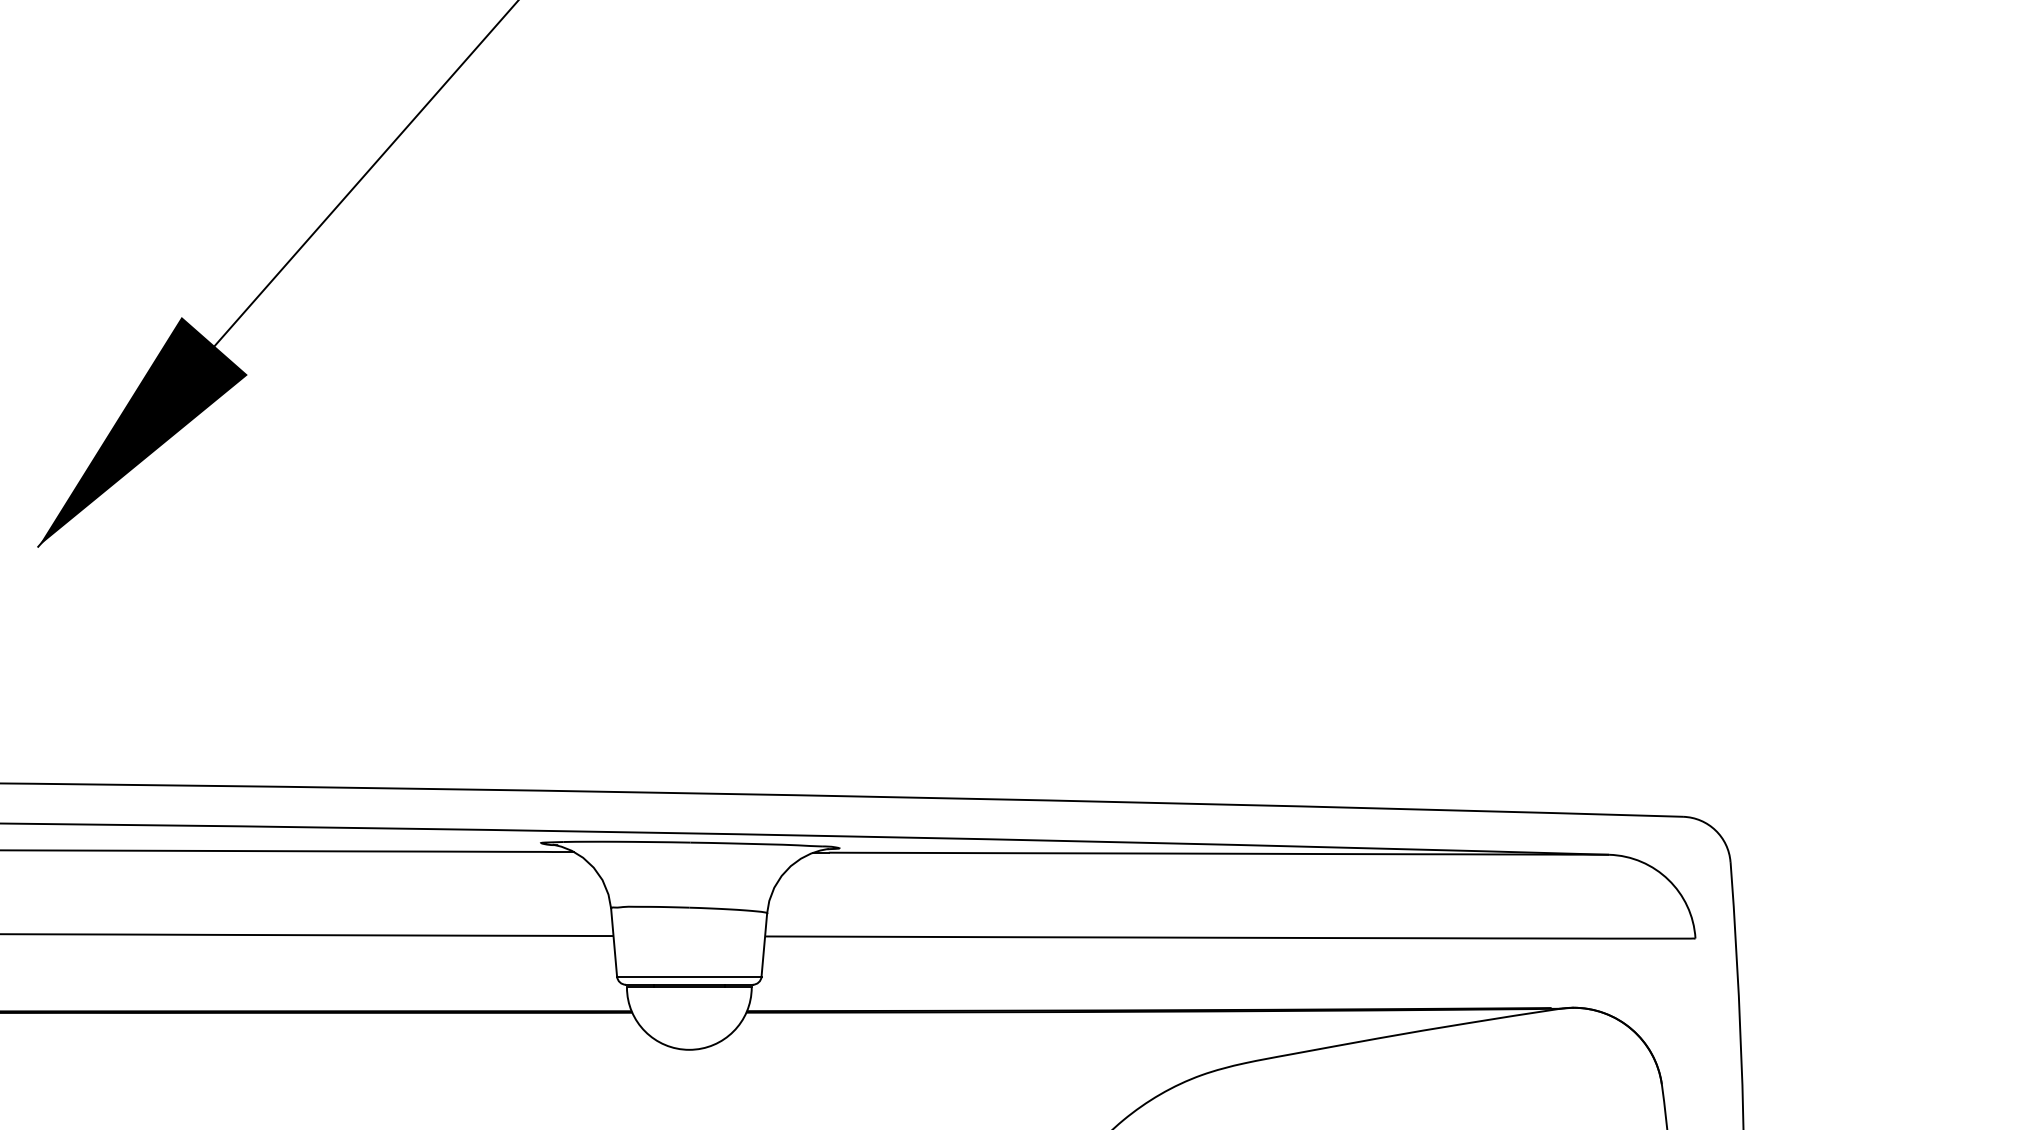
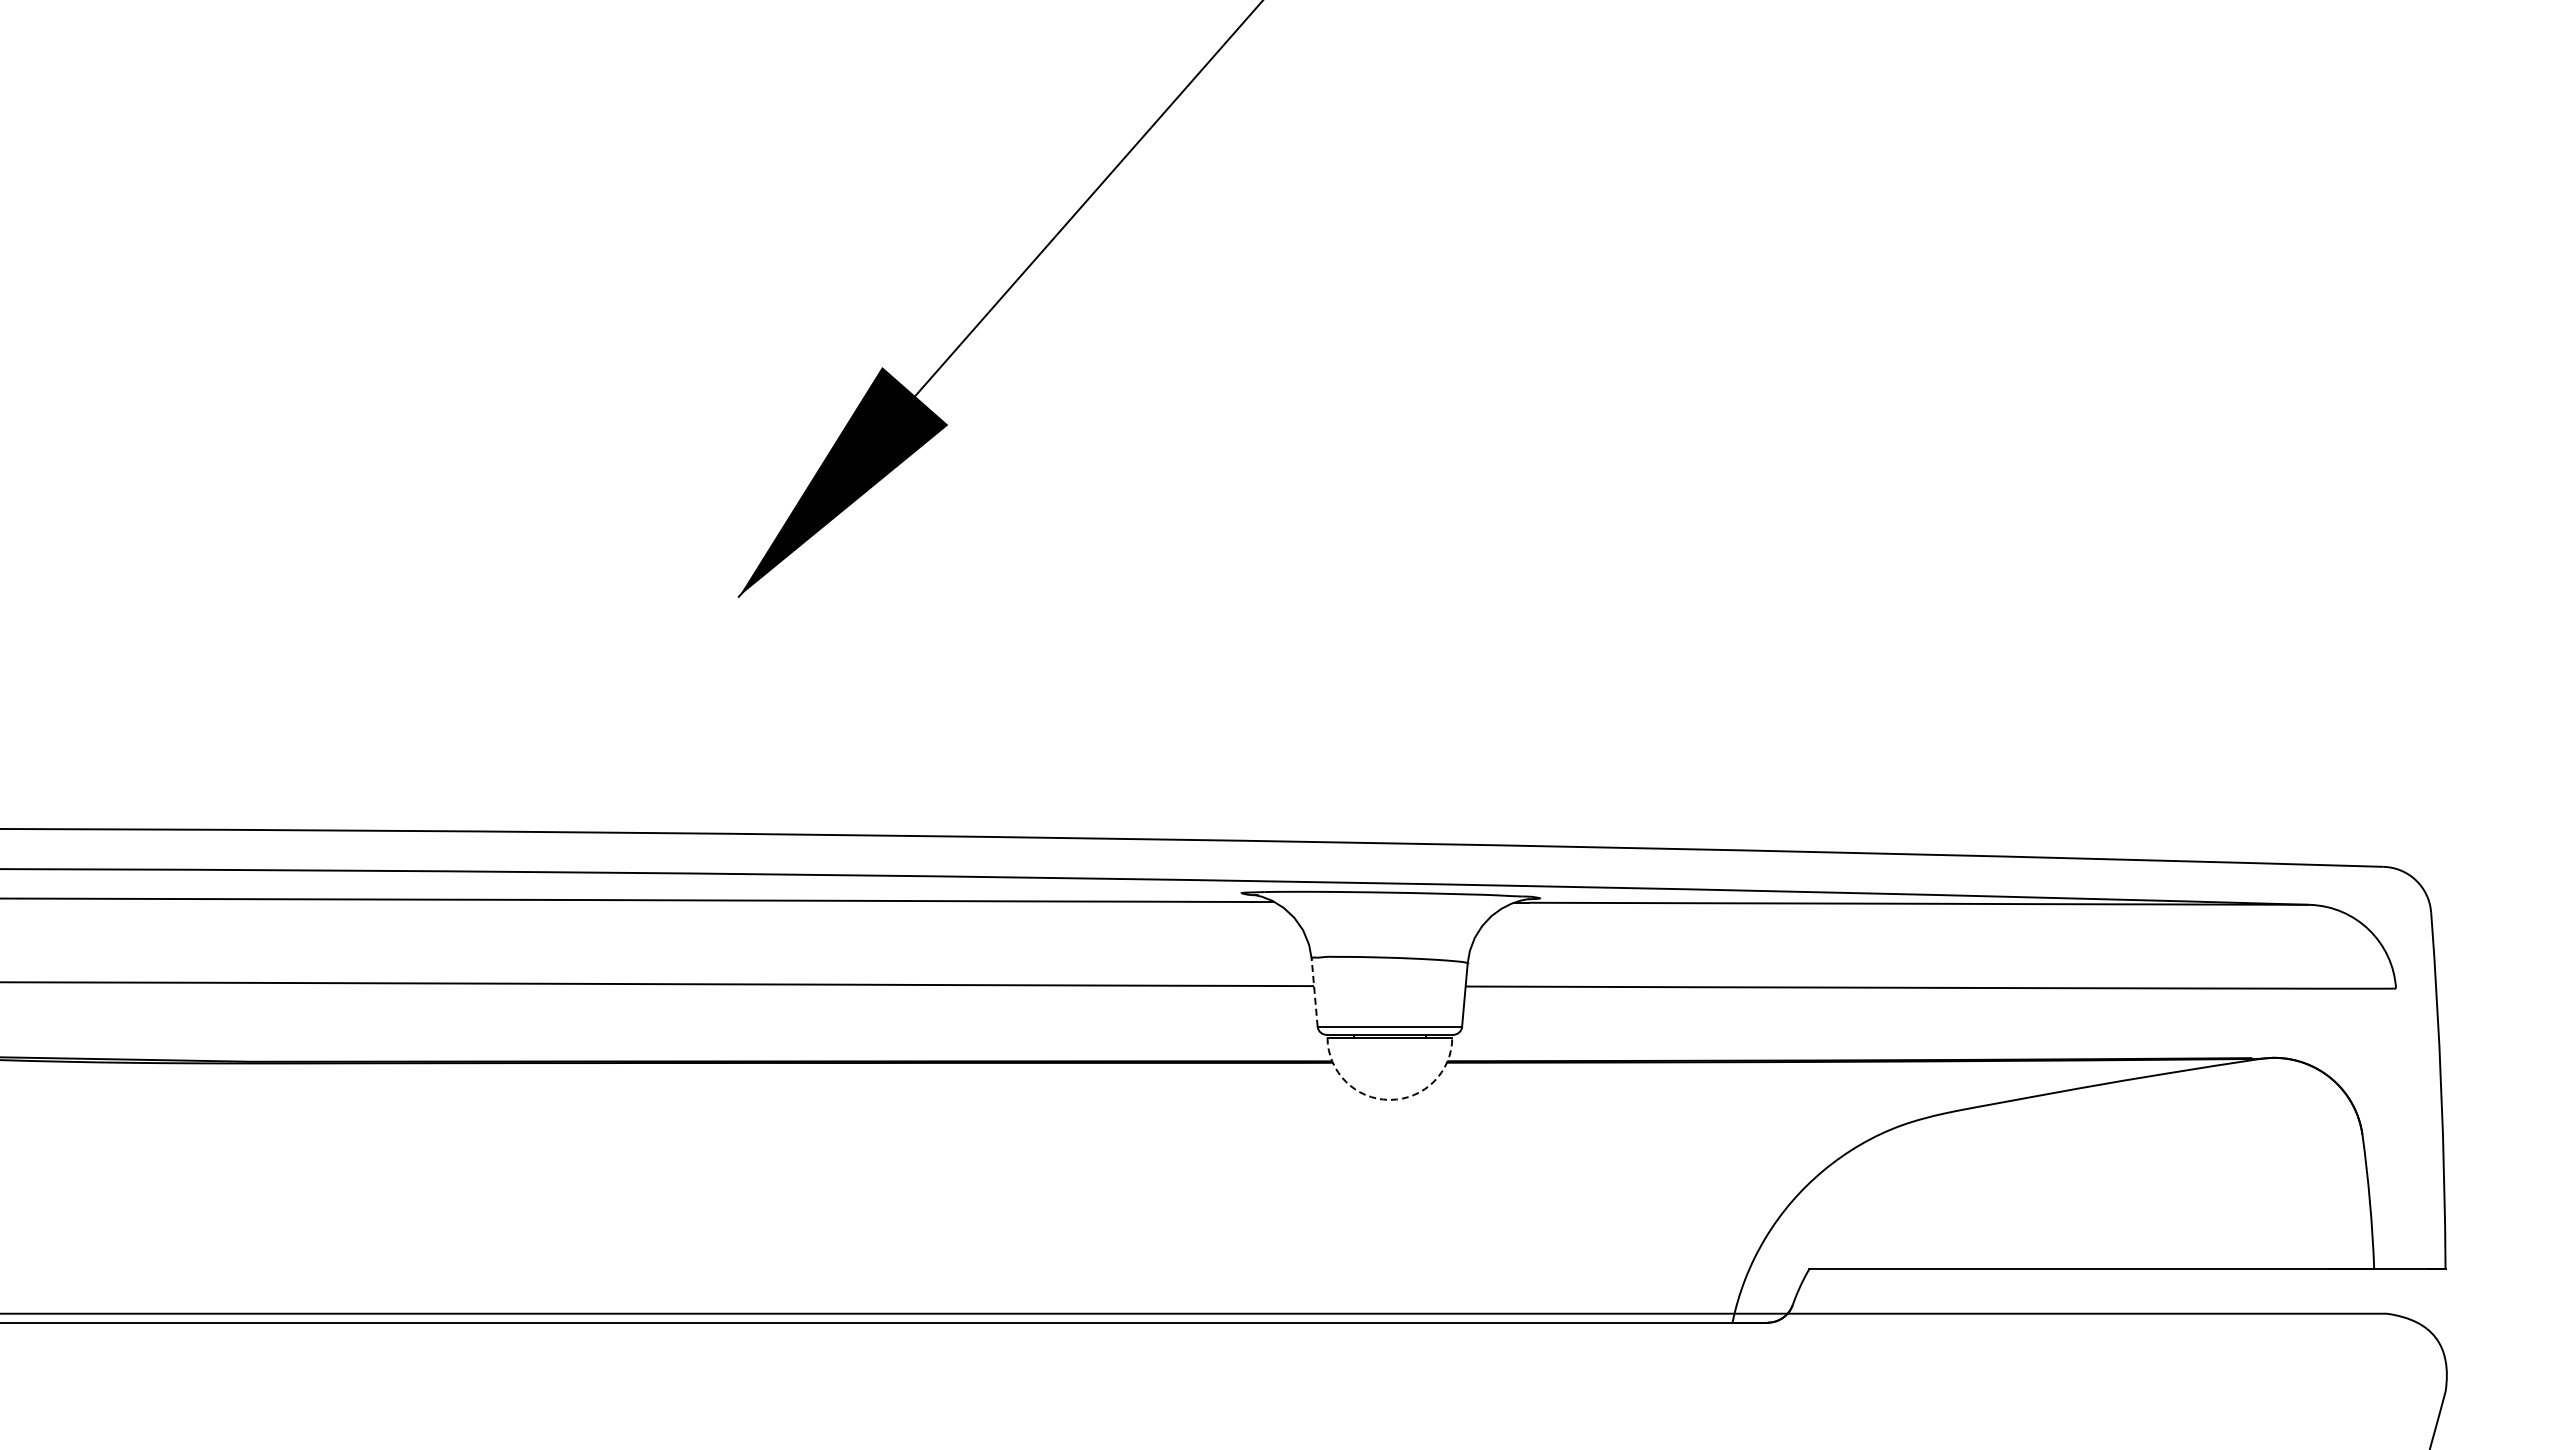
line: (613, 942) -> (1314, 992), solid -> dashed
arc: (688, 1049) -> (1389, 1099), solid -> dashed

